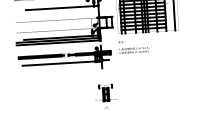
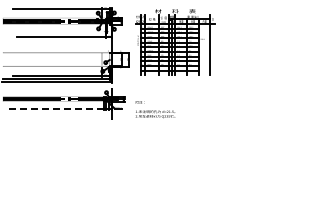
text: (134, 46) -> (155, 109), moved
line: (59, 63) -> (56, 109), solid -> dashed
part: (105, 96) -> (114, 155), removed

